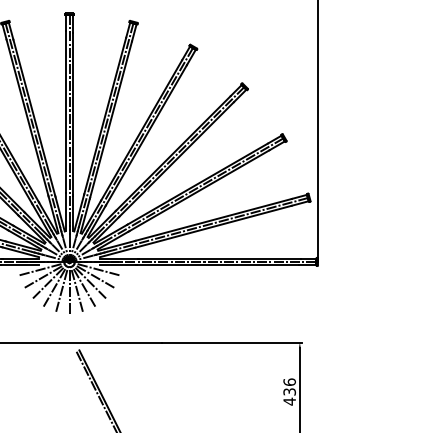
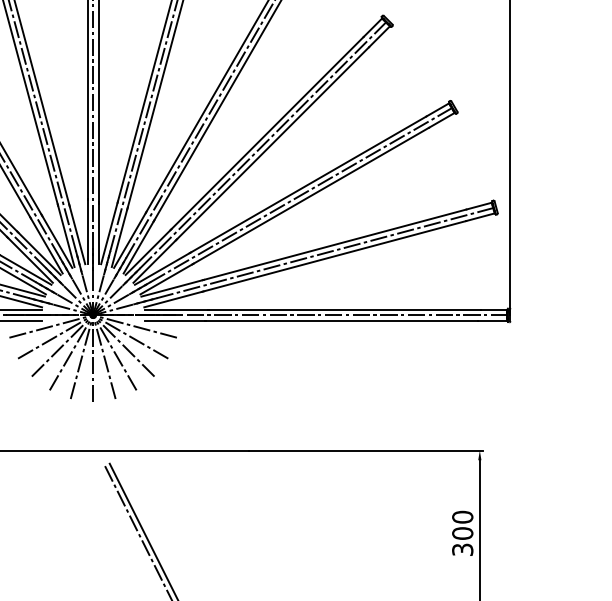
text: (289, 391) -> (462, 532), 436 -> 300

